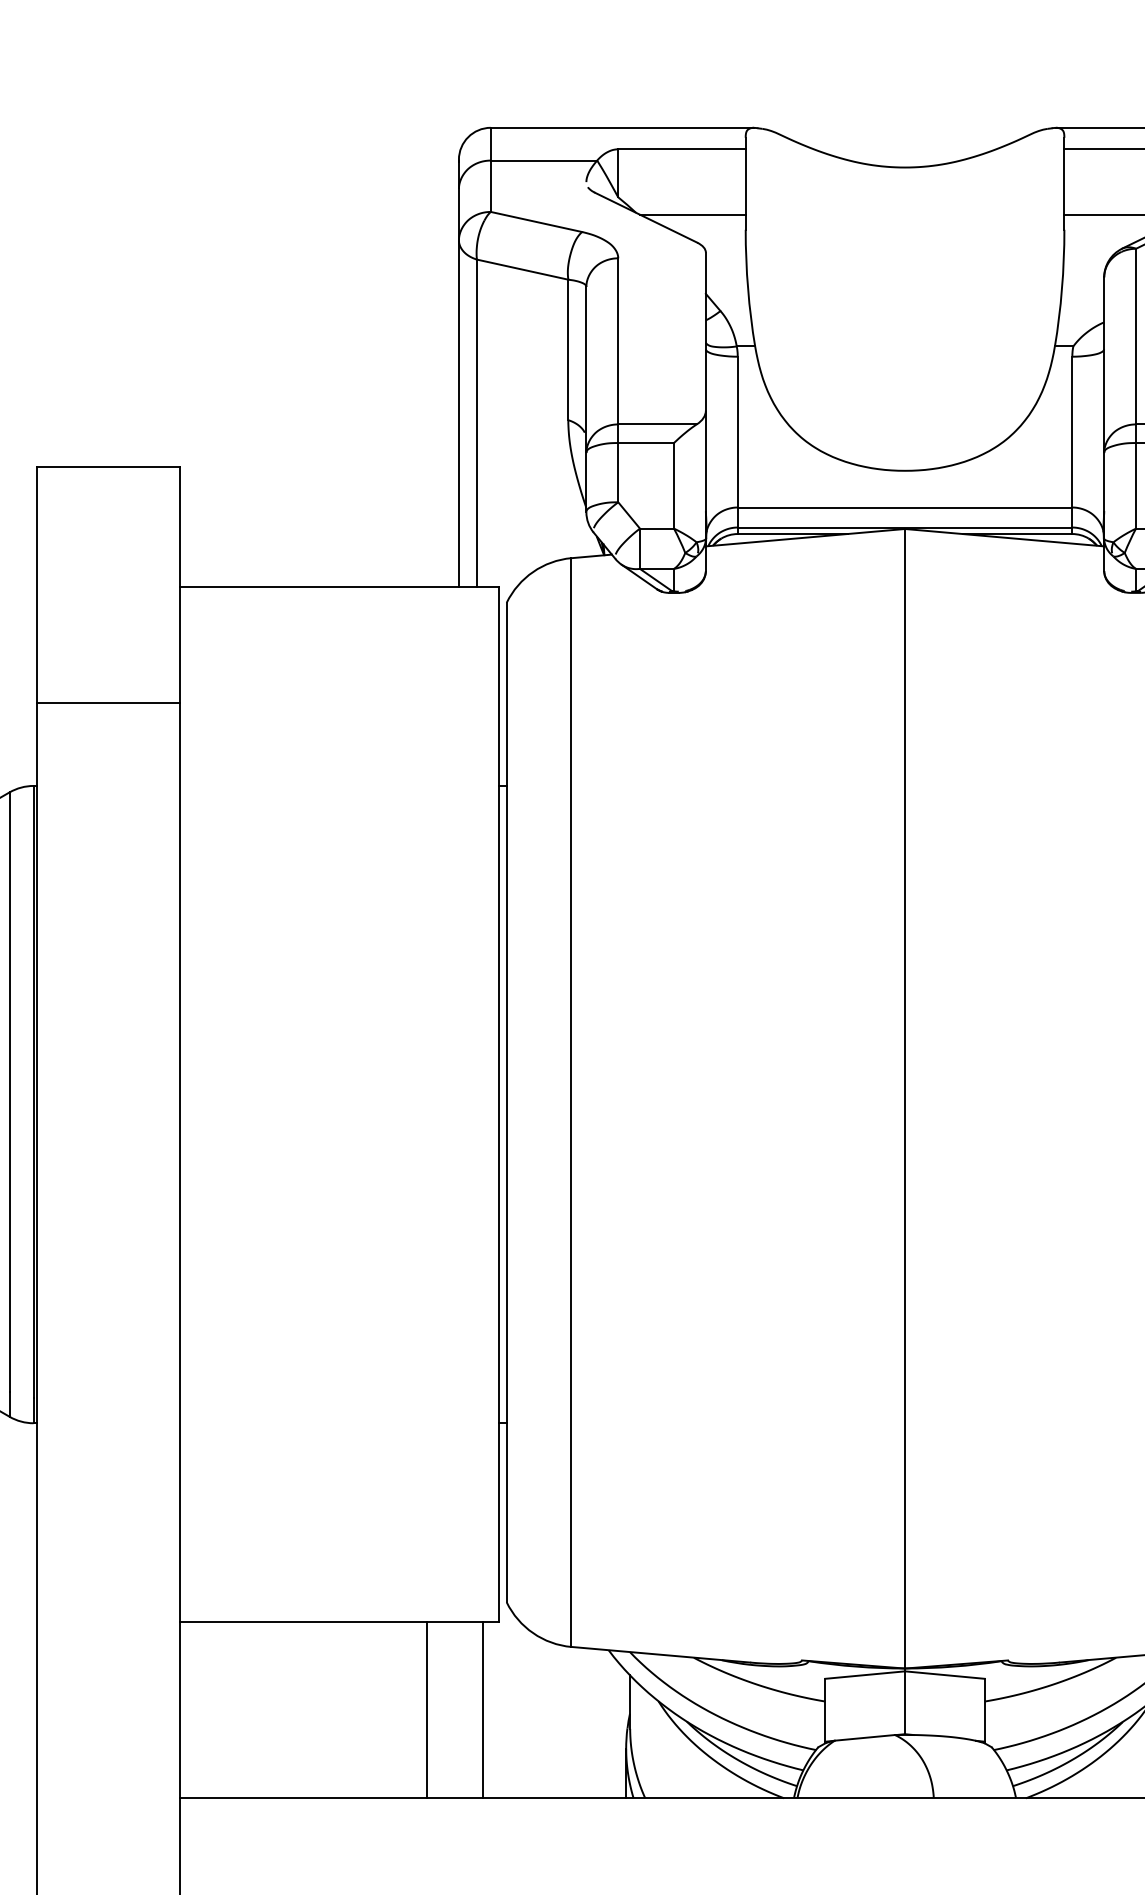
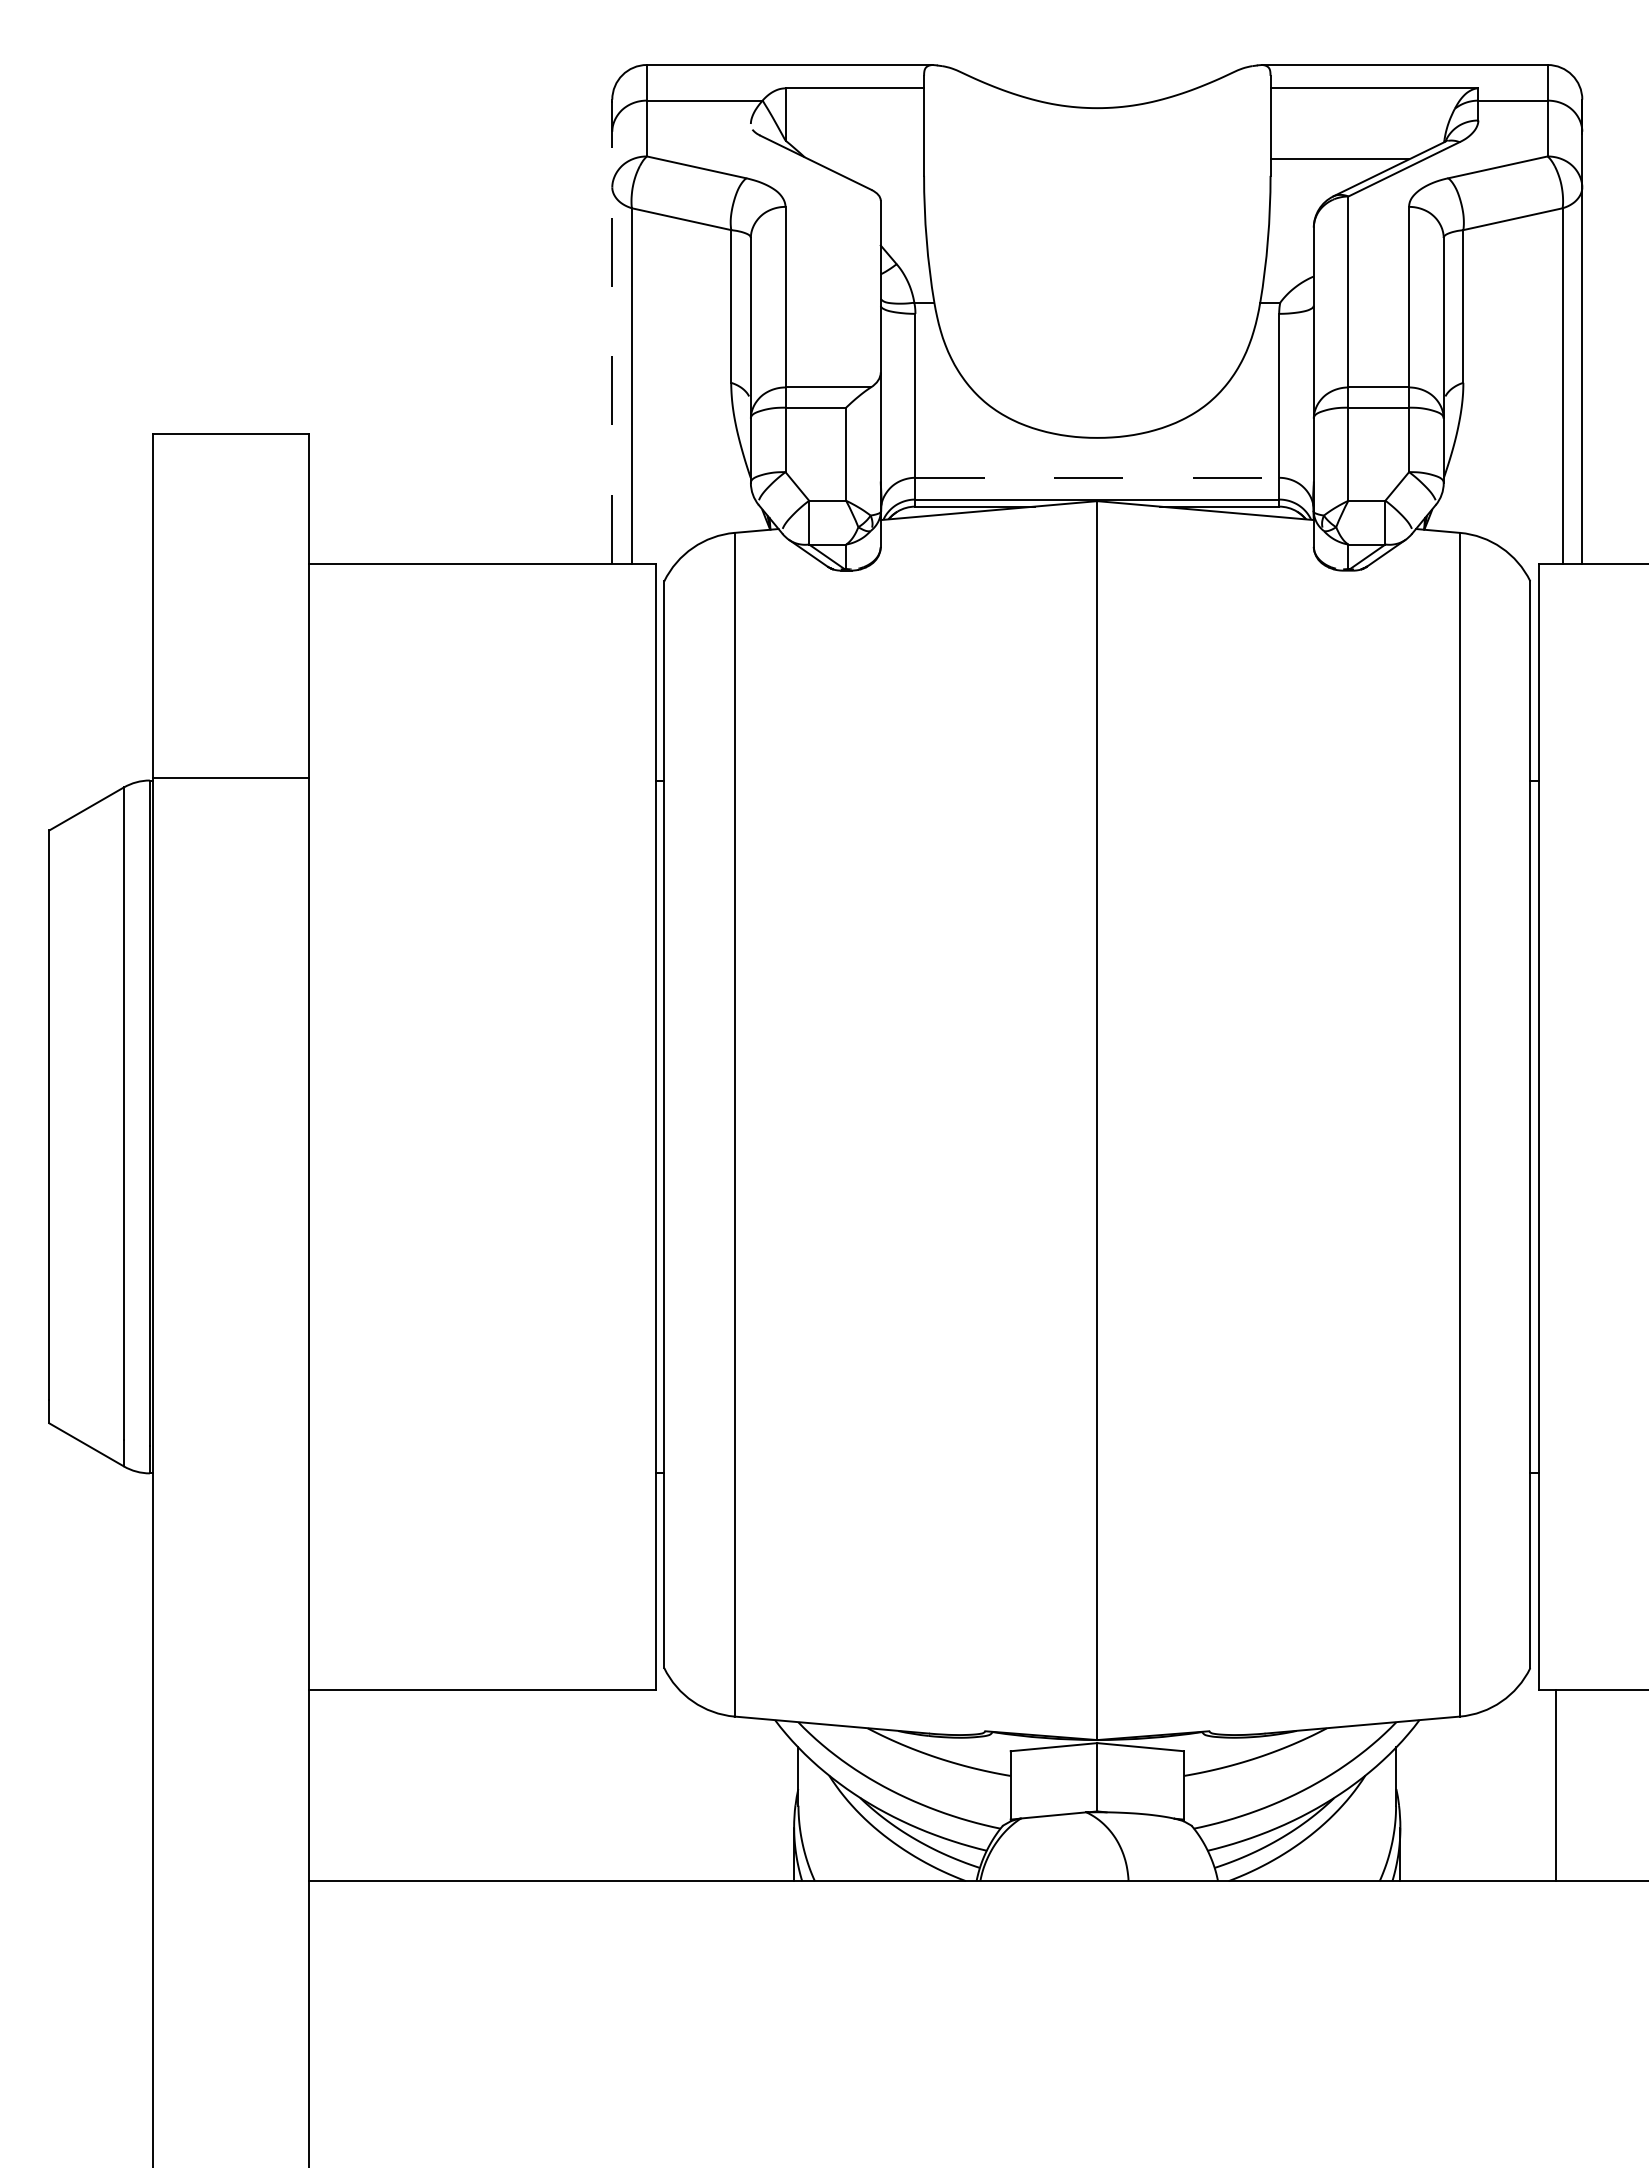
line: (692, 214) -> (866, 159), removed
line: (459, 373) -> (612, 332), solid -> dashed
line: (905, 507) -> (1097, 477), solid -> dashed
line: (108, 703) -> (231, 778), moved
line: (426, 1710) -> (577, 1785), removed
line: (483, 1710) -> (638, 1785), removed

